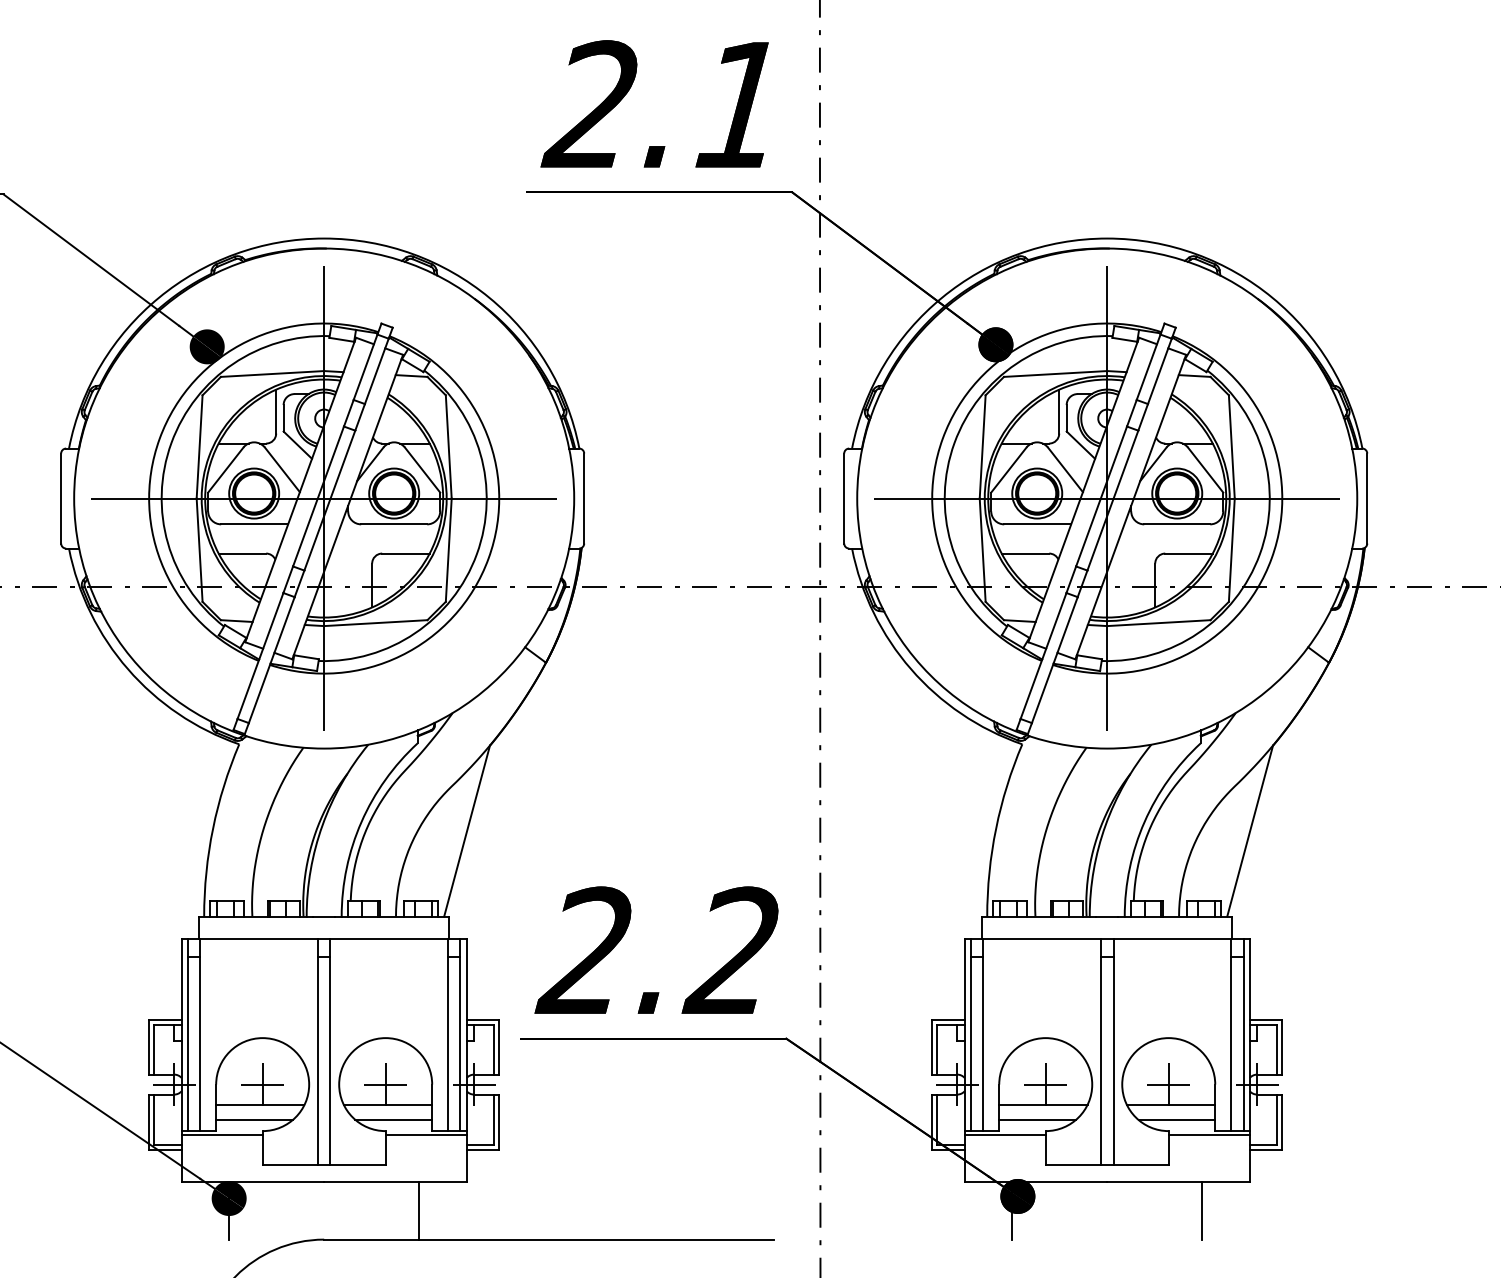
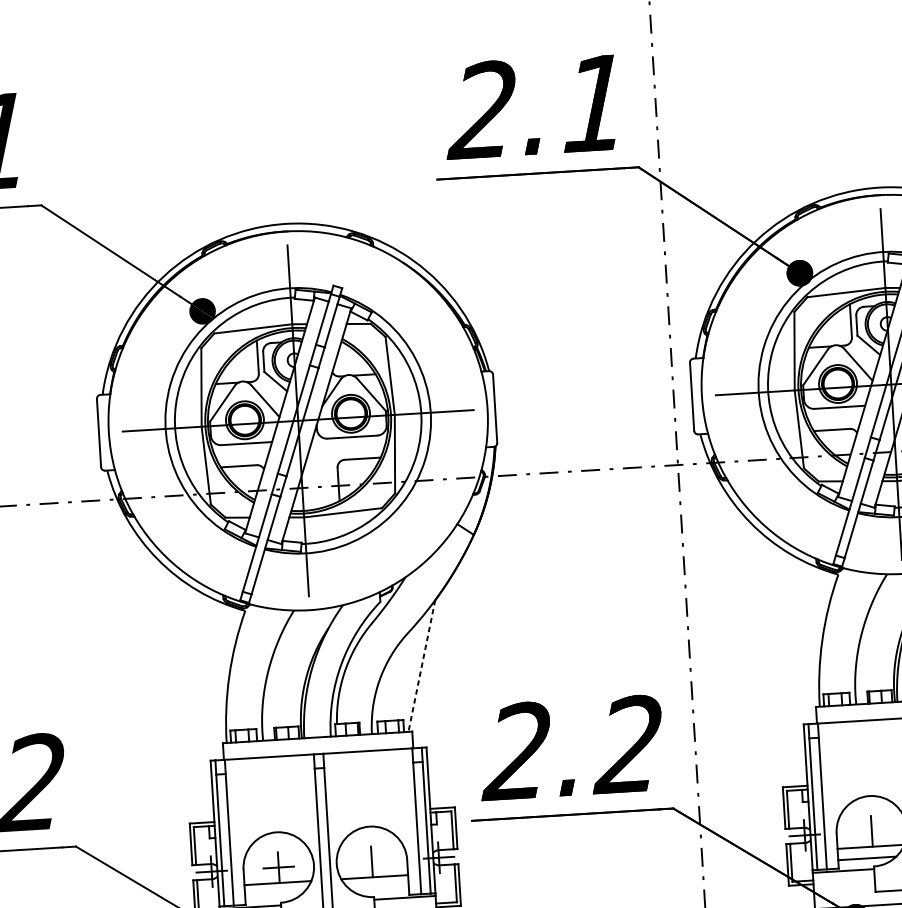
line: (467, 831) -> (422, 666), solid -> dashed
line: (385, 1084) -> (371, 861), removed
line: (1045, 1084) -> (871, 831), removed
line: (254, 1119) -> (274, 894), removed
line: (393, 1119) -> (379, 887), removed

